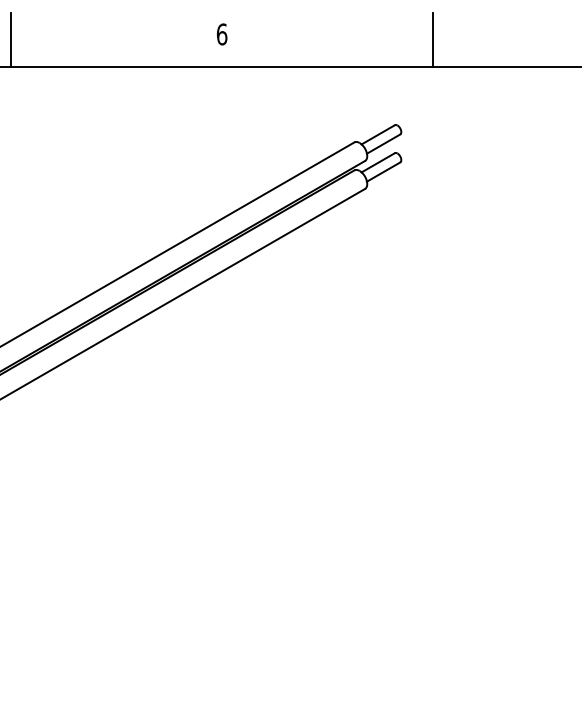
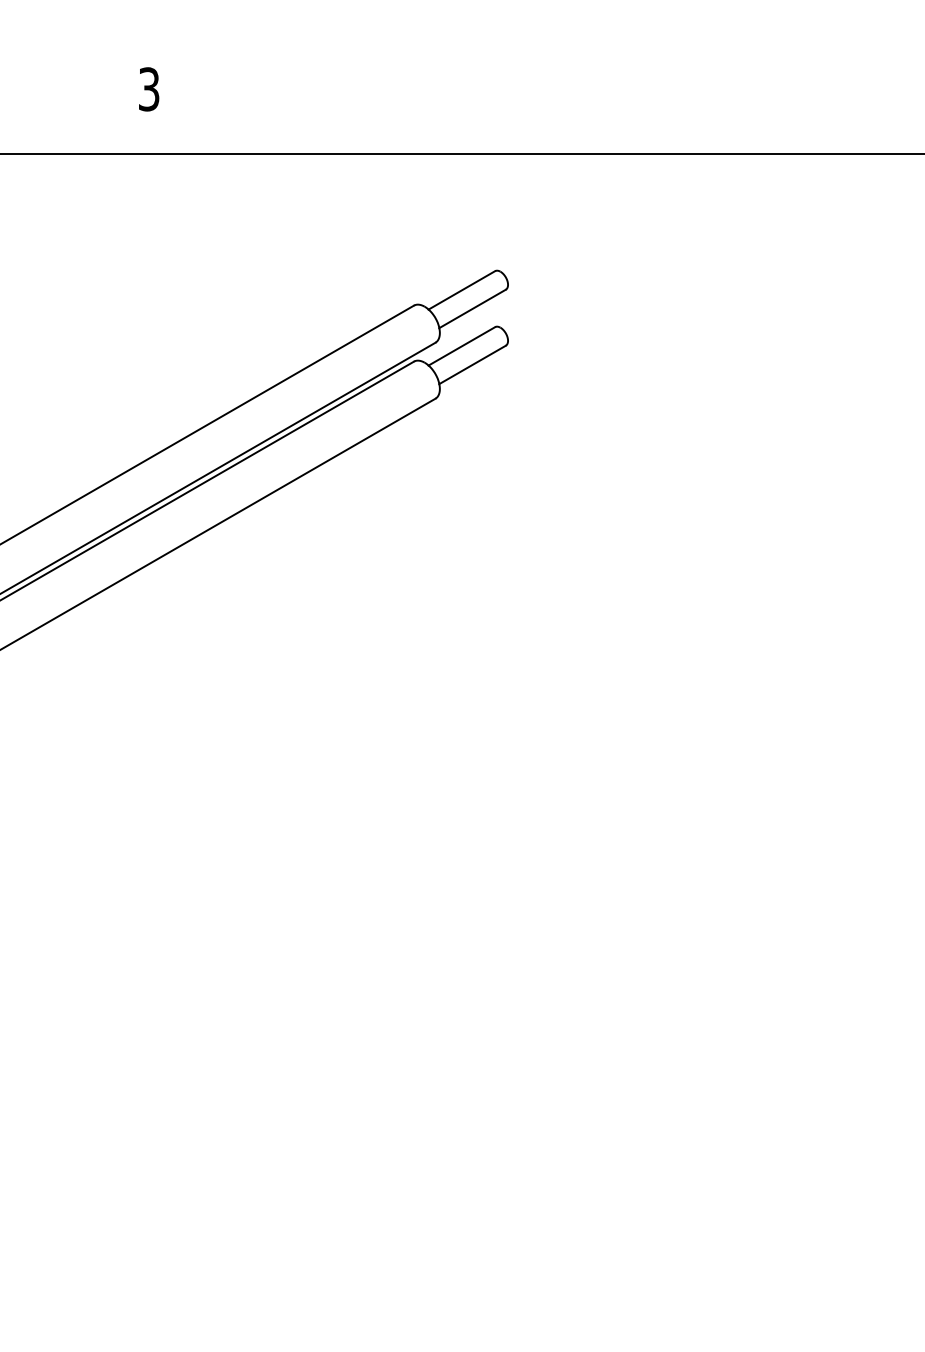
text: (221, 34) -> (148, 89), 6 -> 3
line: (432, 39) -> (570, 99), removed

